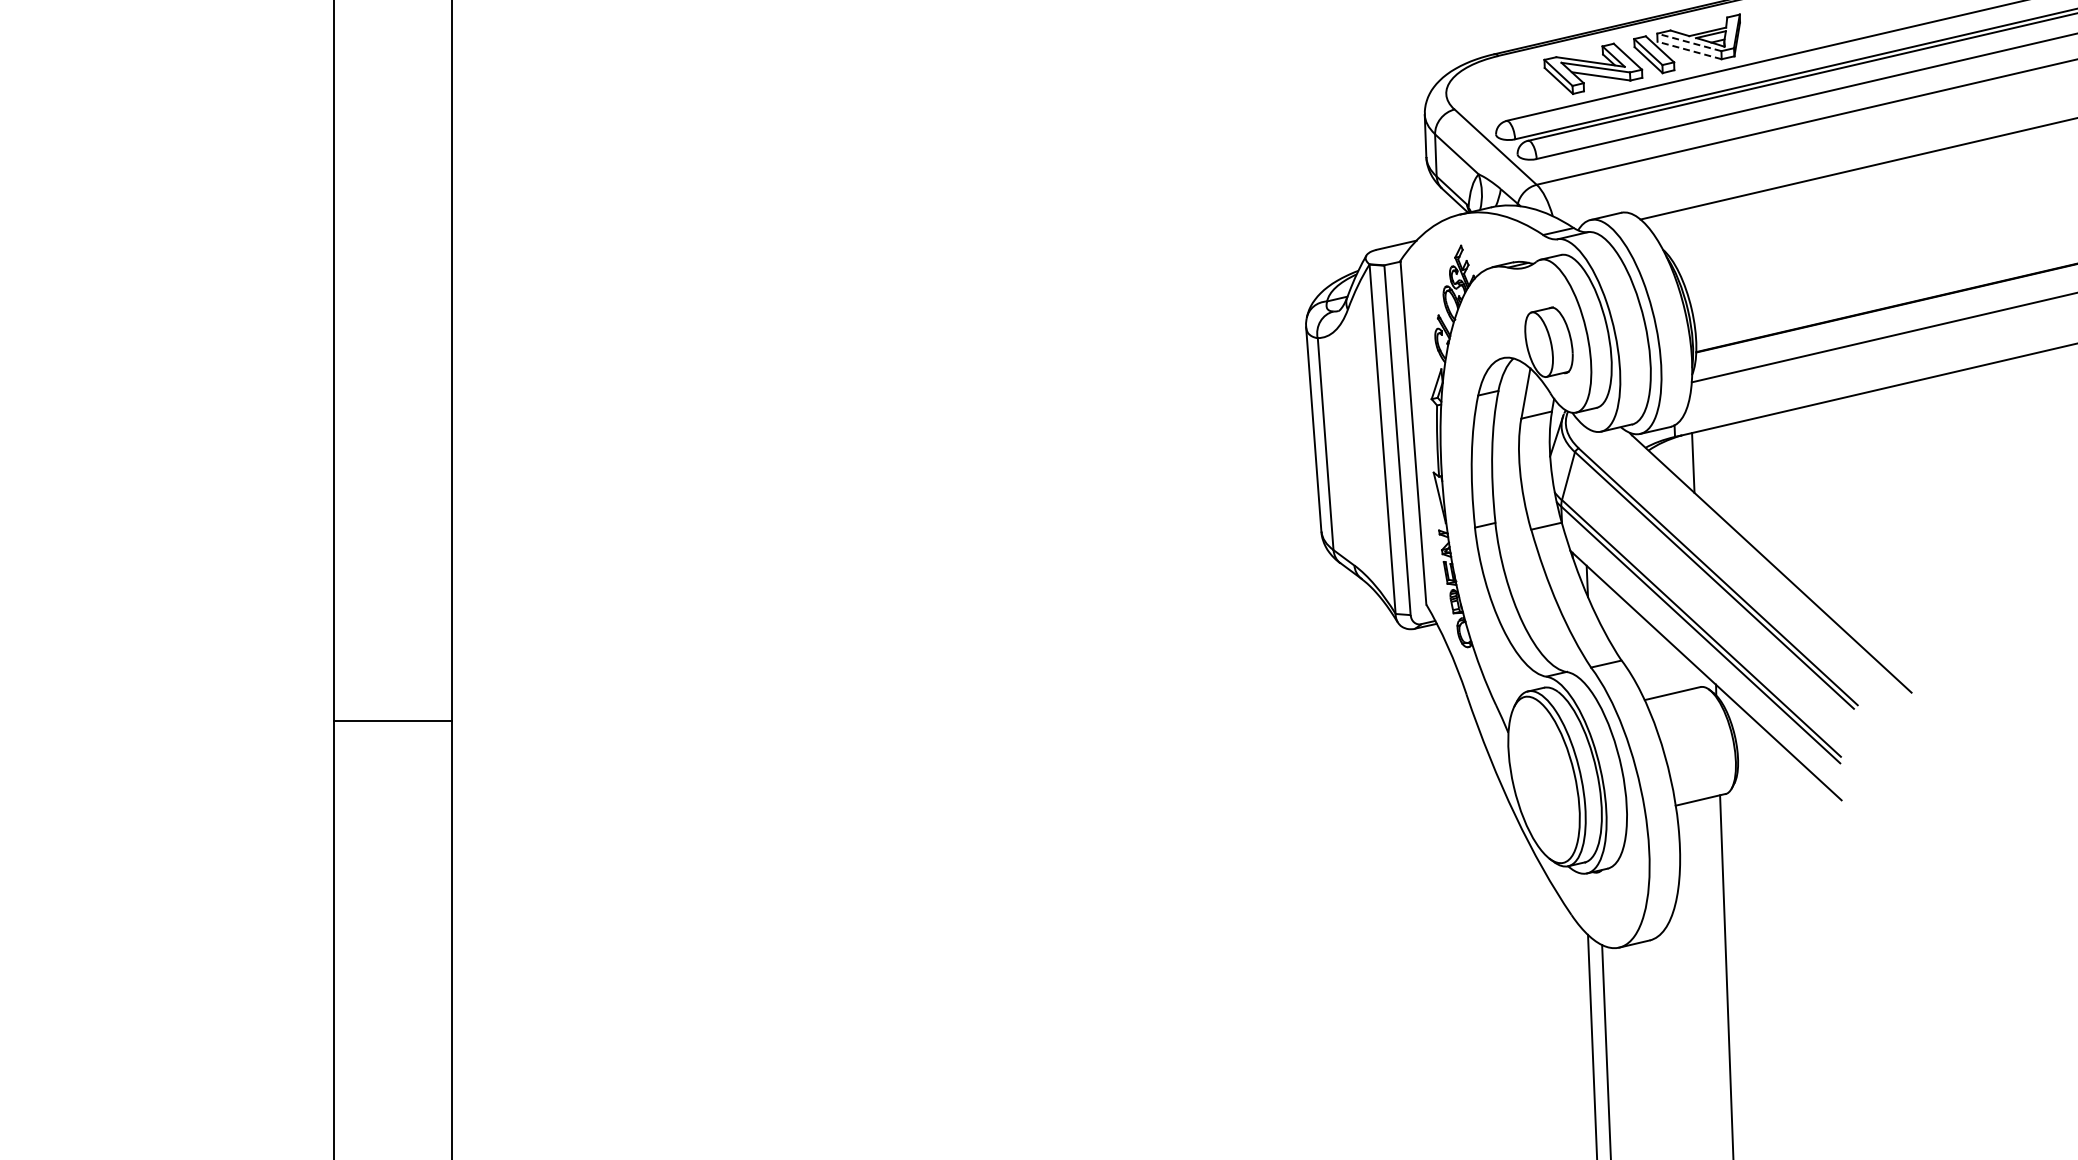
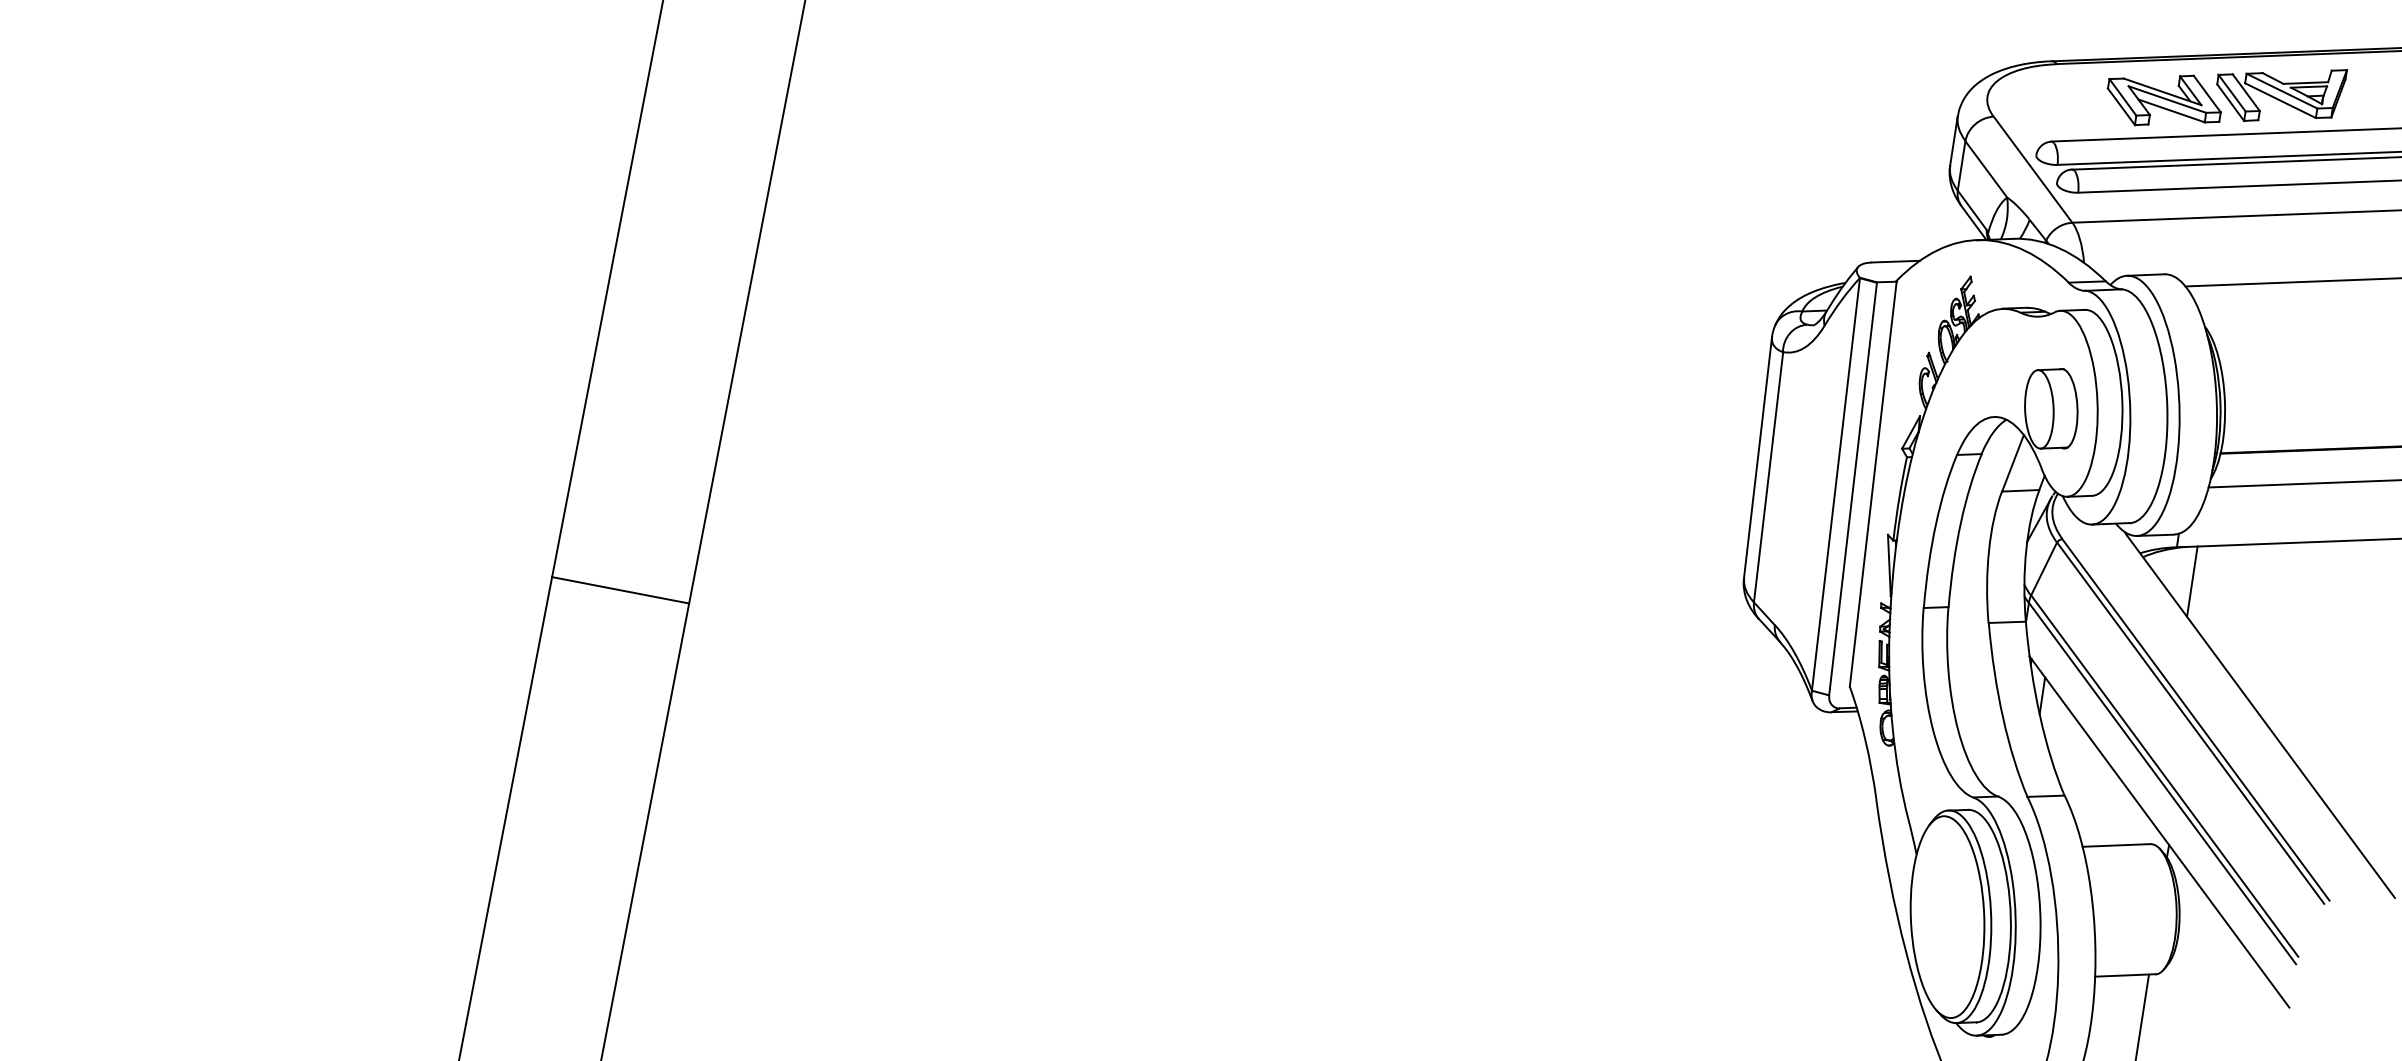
line: (1688, 42) -> (2280, 91), dashed -> solid
line: (1689, 50) -> (2280, 100), dashed -> solid

